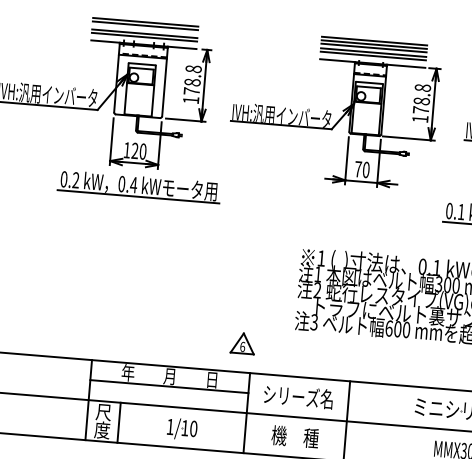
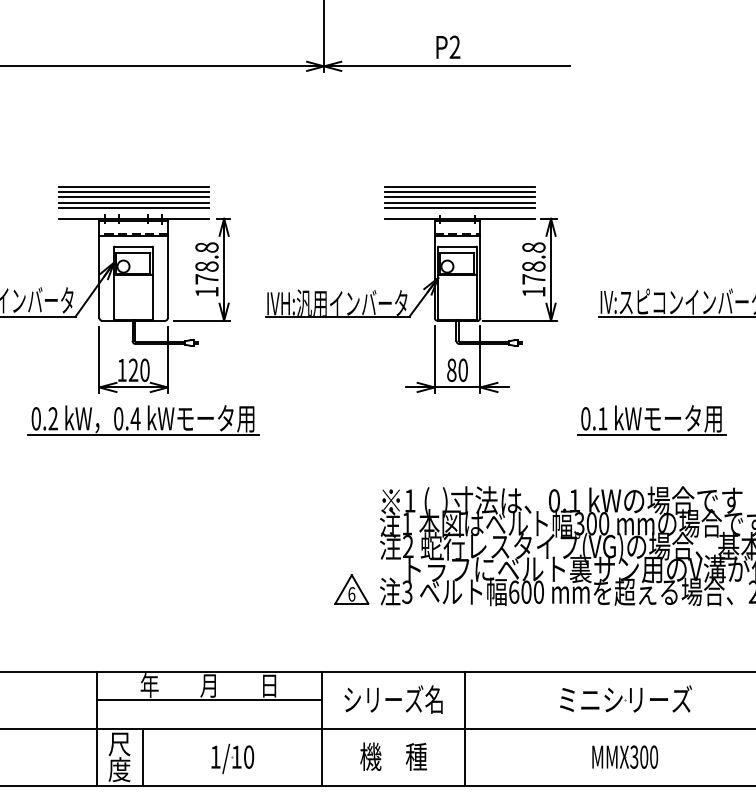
line: (145, 29) -> (133, 196), added
text: (358, 169) -> (451, 370), 70 -> 80
part: (242, 343) -> (351, 589), moved

